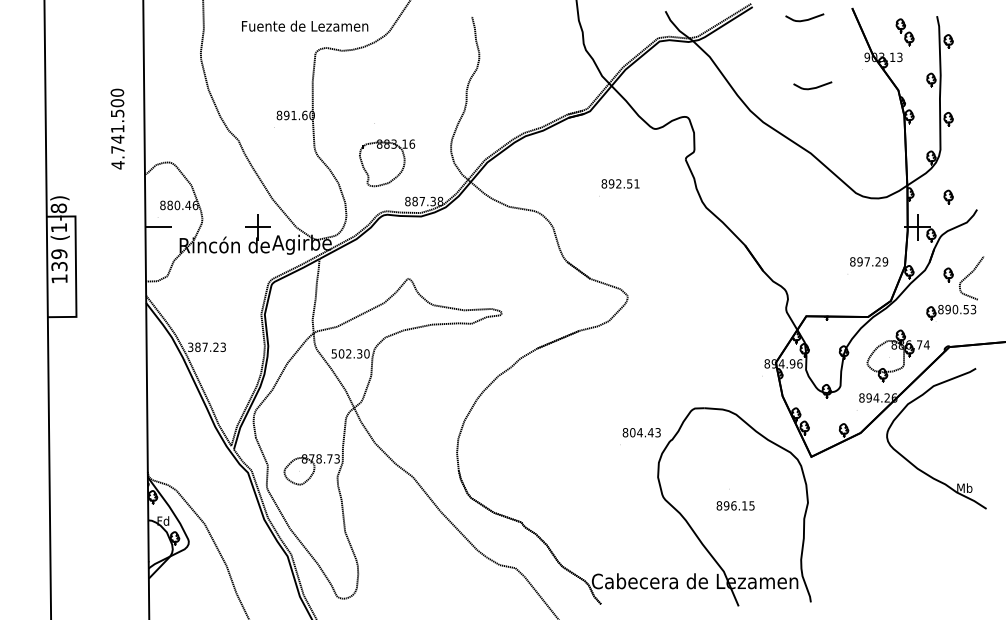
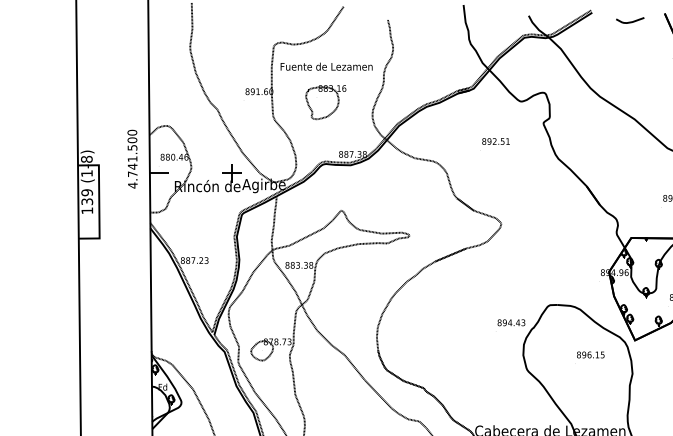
text: (305, 25) -> (326, 66), moved
curve: (812, 87) -> (635, 71), removed
text: (117, 128) -> (132, 158), moved
part: (387, 163) -> (326, 102), moved
text: (190, 346) -> (182, 260), 387.23 -> 887.23
text: (350, 353) -> (299, 265), 502.30 -> 883.38
text: (632, 432) -> (504, 322), 804.43 -> 894.43
text: (735, 505) -> (590, 354), moved

